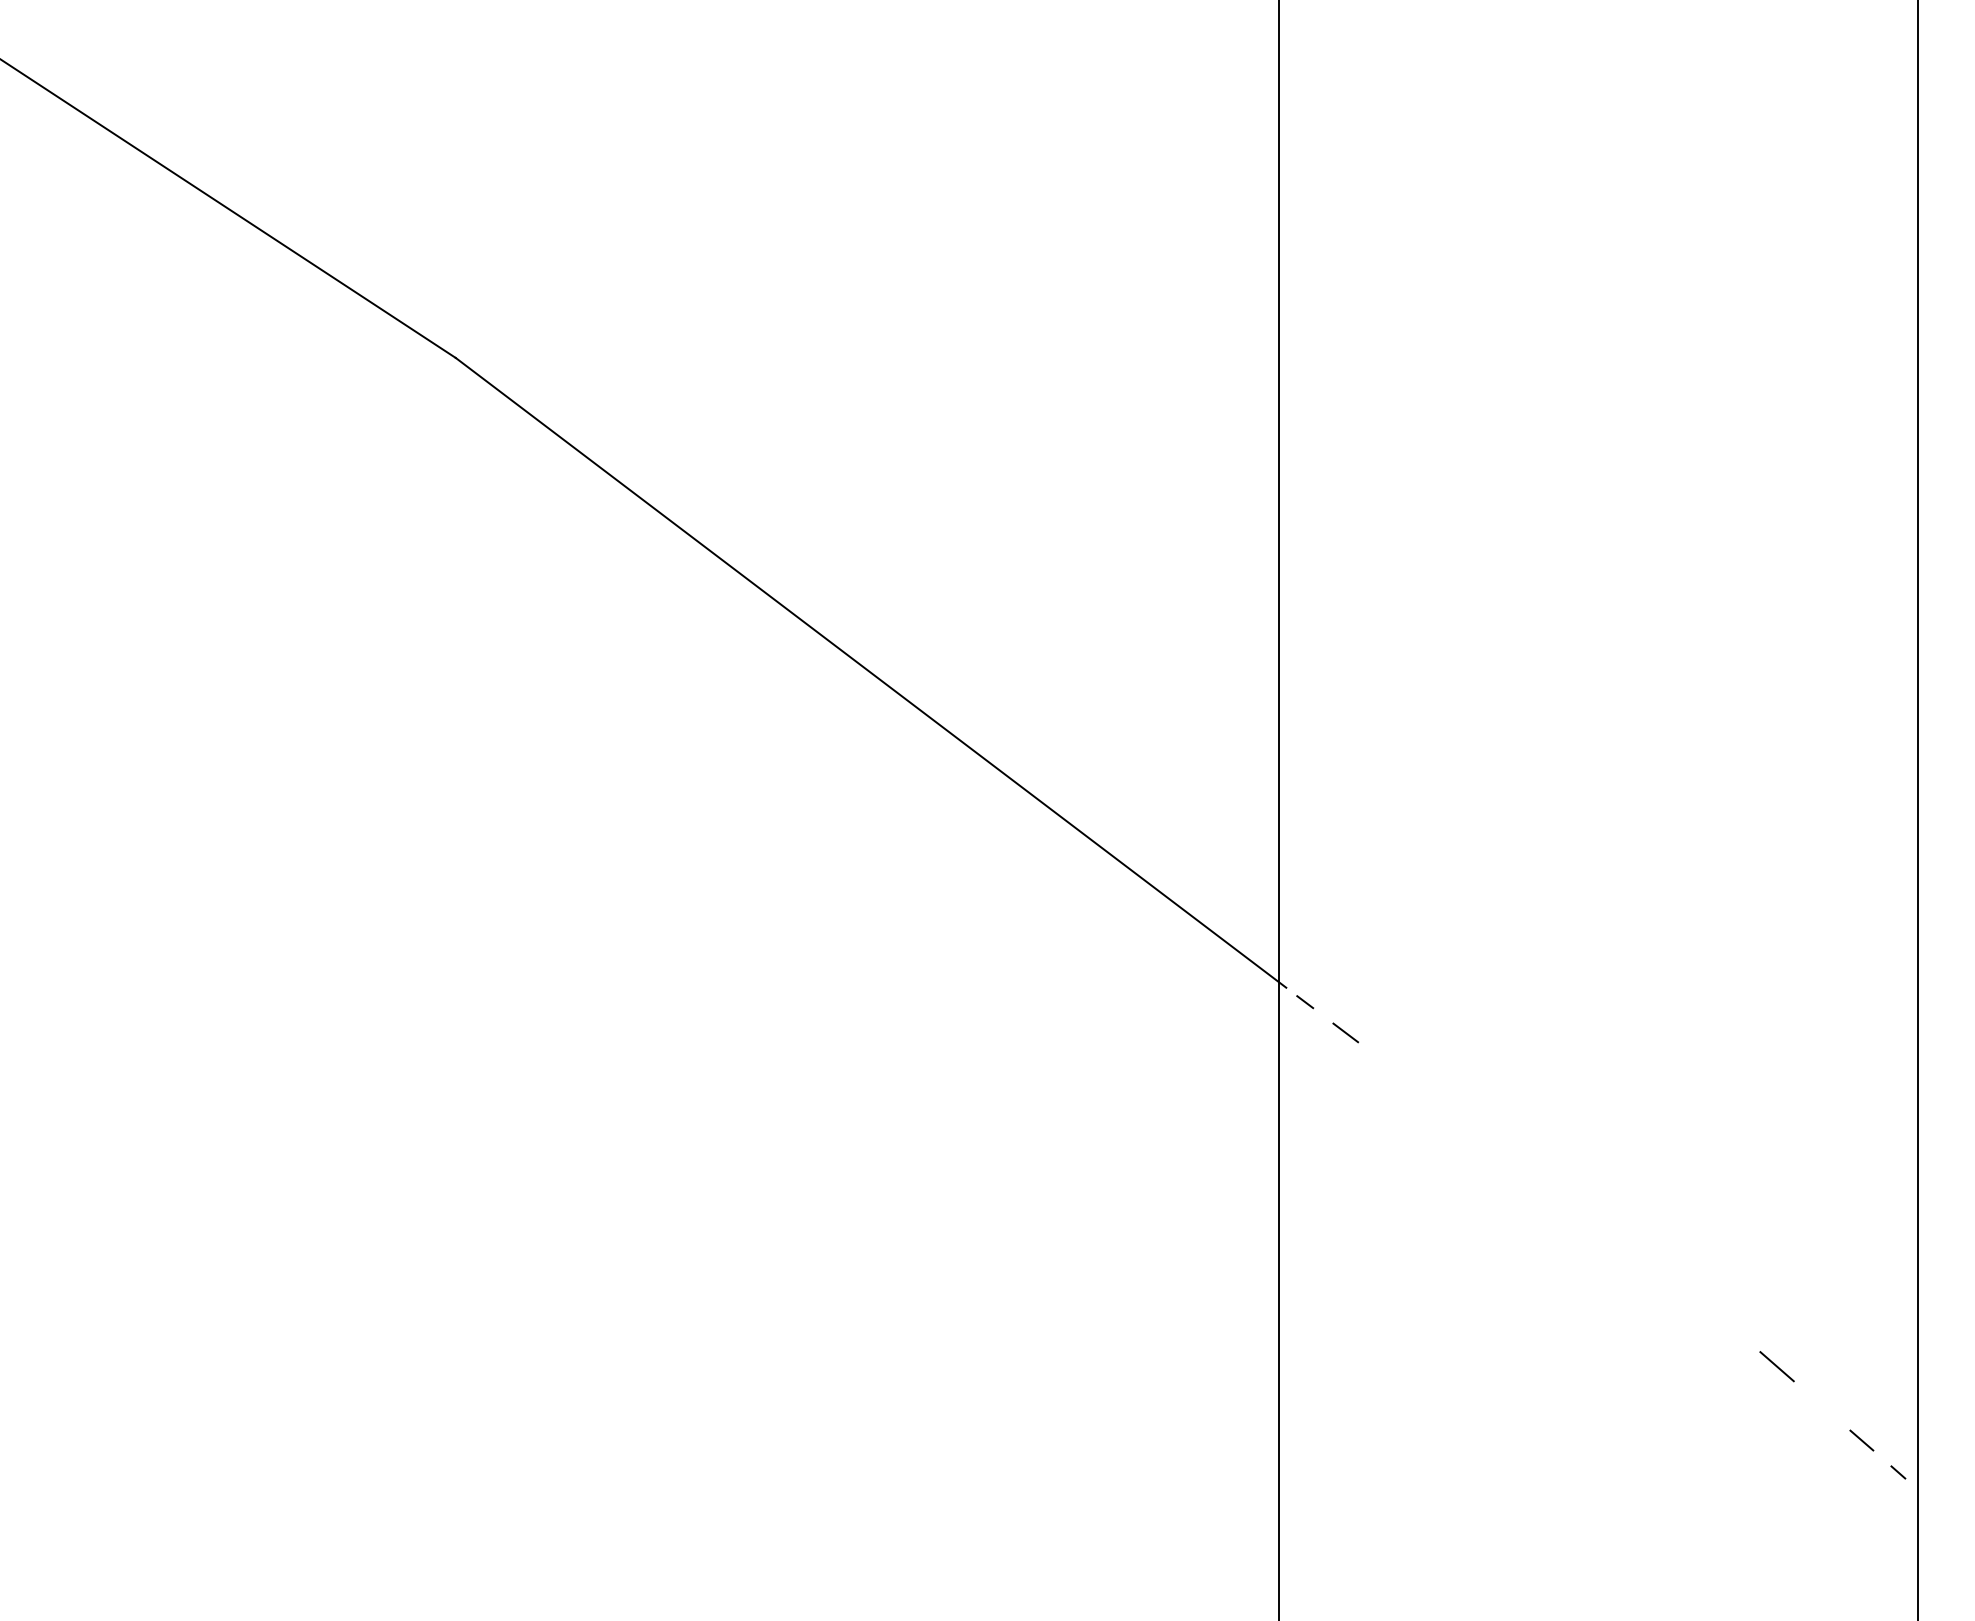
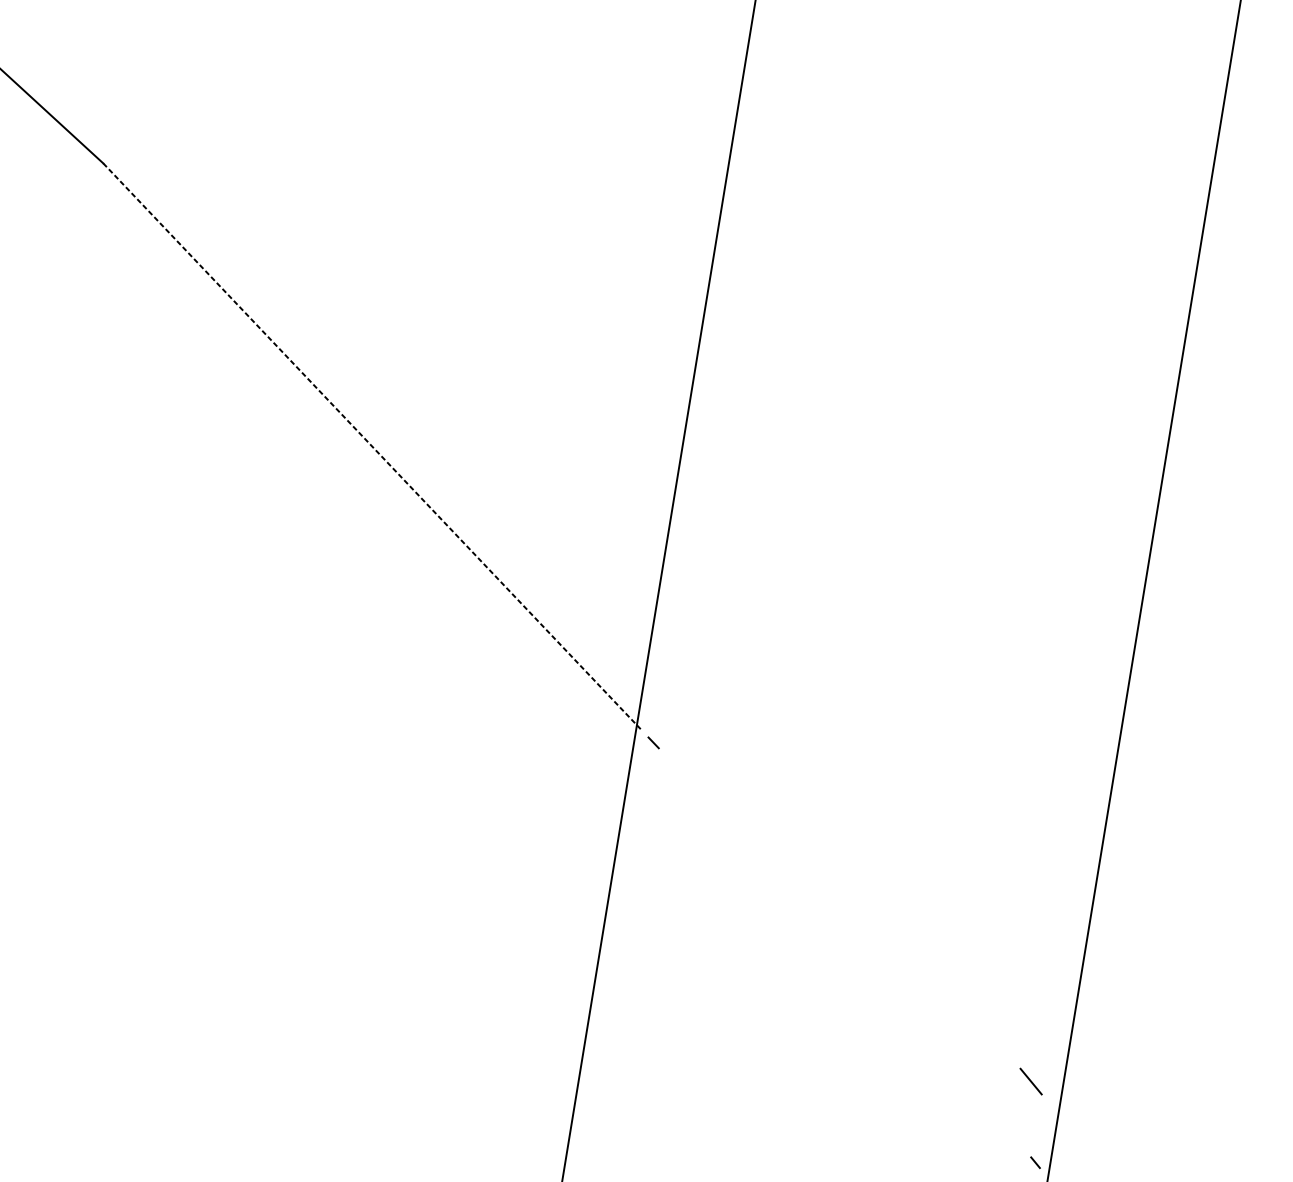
line: (871, 673) -> (372, 447), solid -> dashed
line: (1345, 1032) -> (679, 770), removed
line: (1776, 1366) -> (1030, 1081), moved
line: (1861, 1440) -> (1012, 1134), removed

